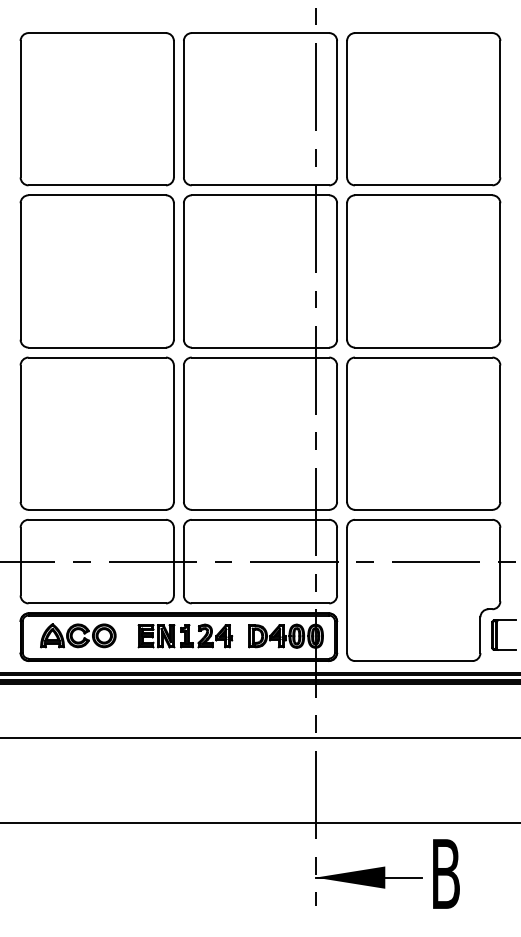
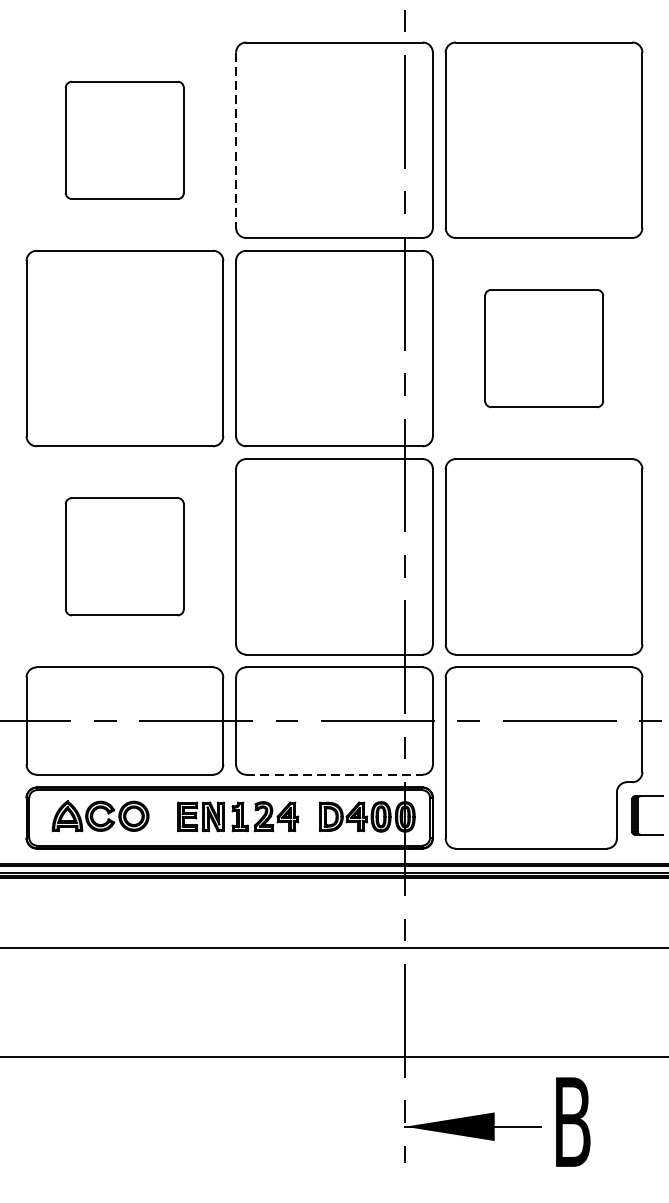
part: (96, 109) -> (123, 140), size x0.6
line: (183, 109) -> (235, 140), solid -> dashed
part: (423, 271) -> (543, 348), size x0.6
part: (96, 433) -> (123, 556), size x0.6
line: (260, 603) -> (334, 774), solid -> dashed

